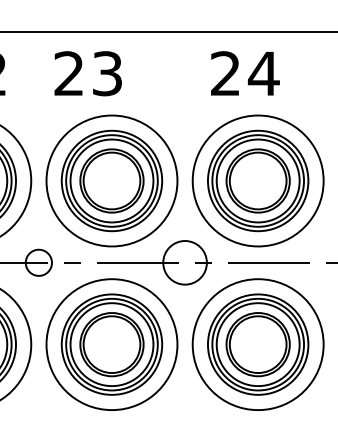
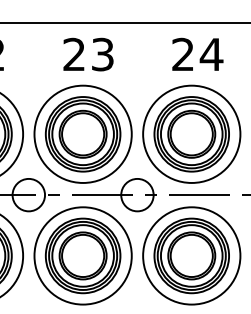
text: (87, 73) -> (87, 54), moved
text: (245, 73) -> (197, 54), moved
circle: (38, 262) -> (28, 194), size x1.67

